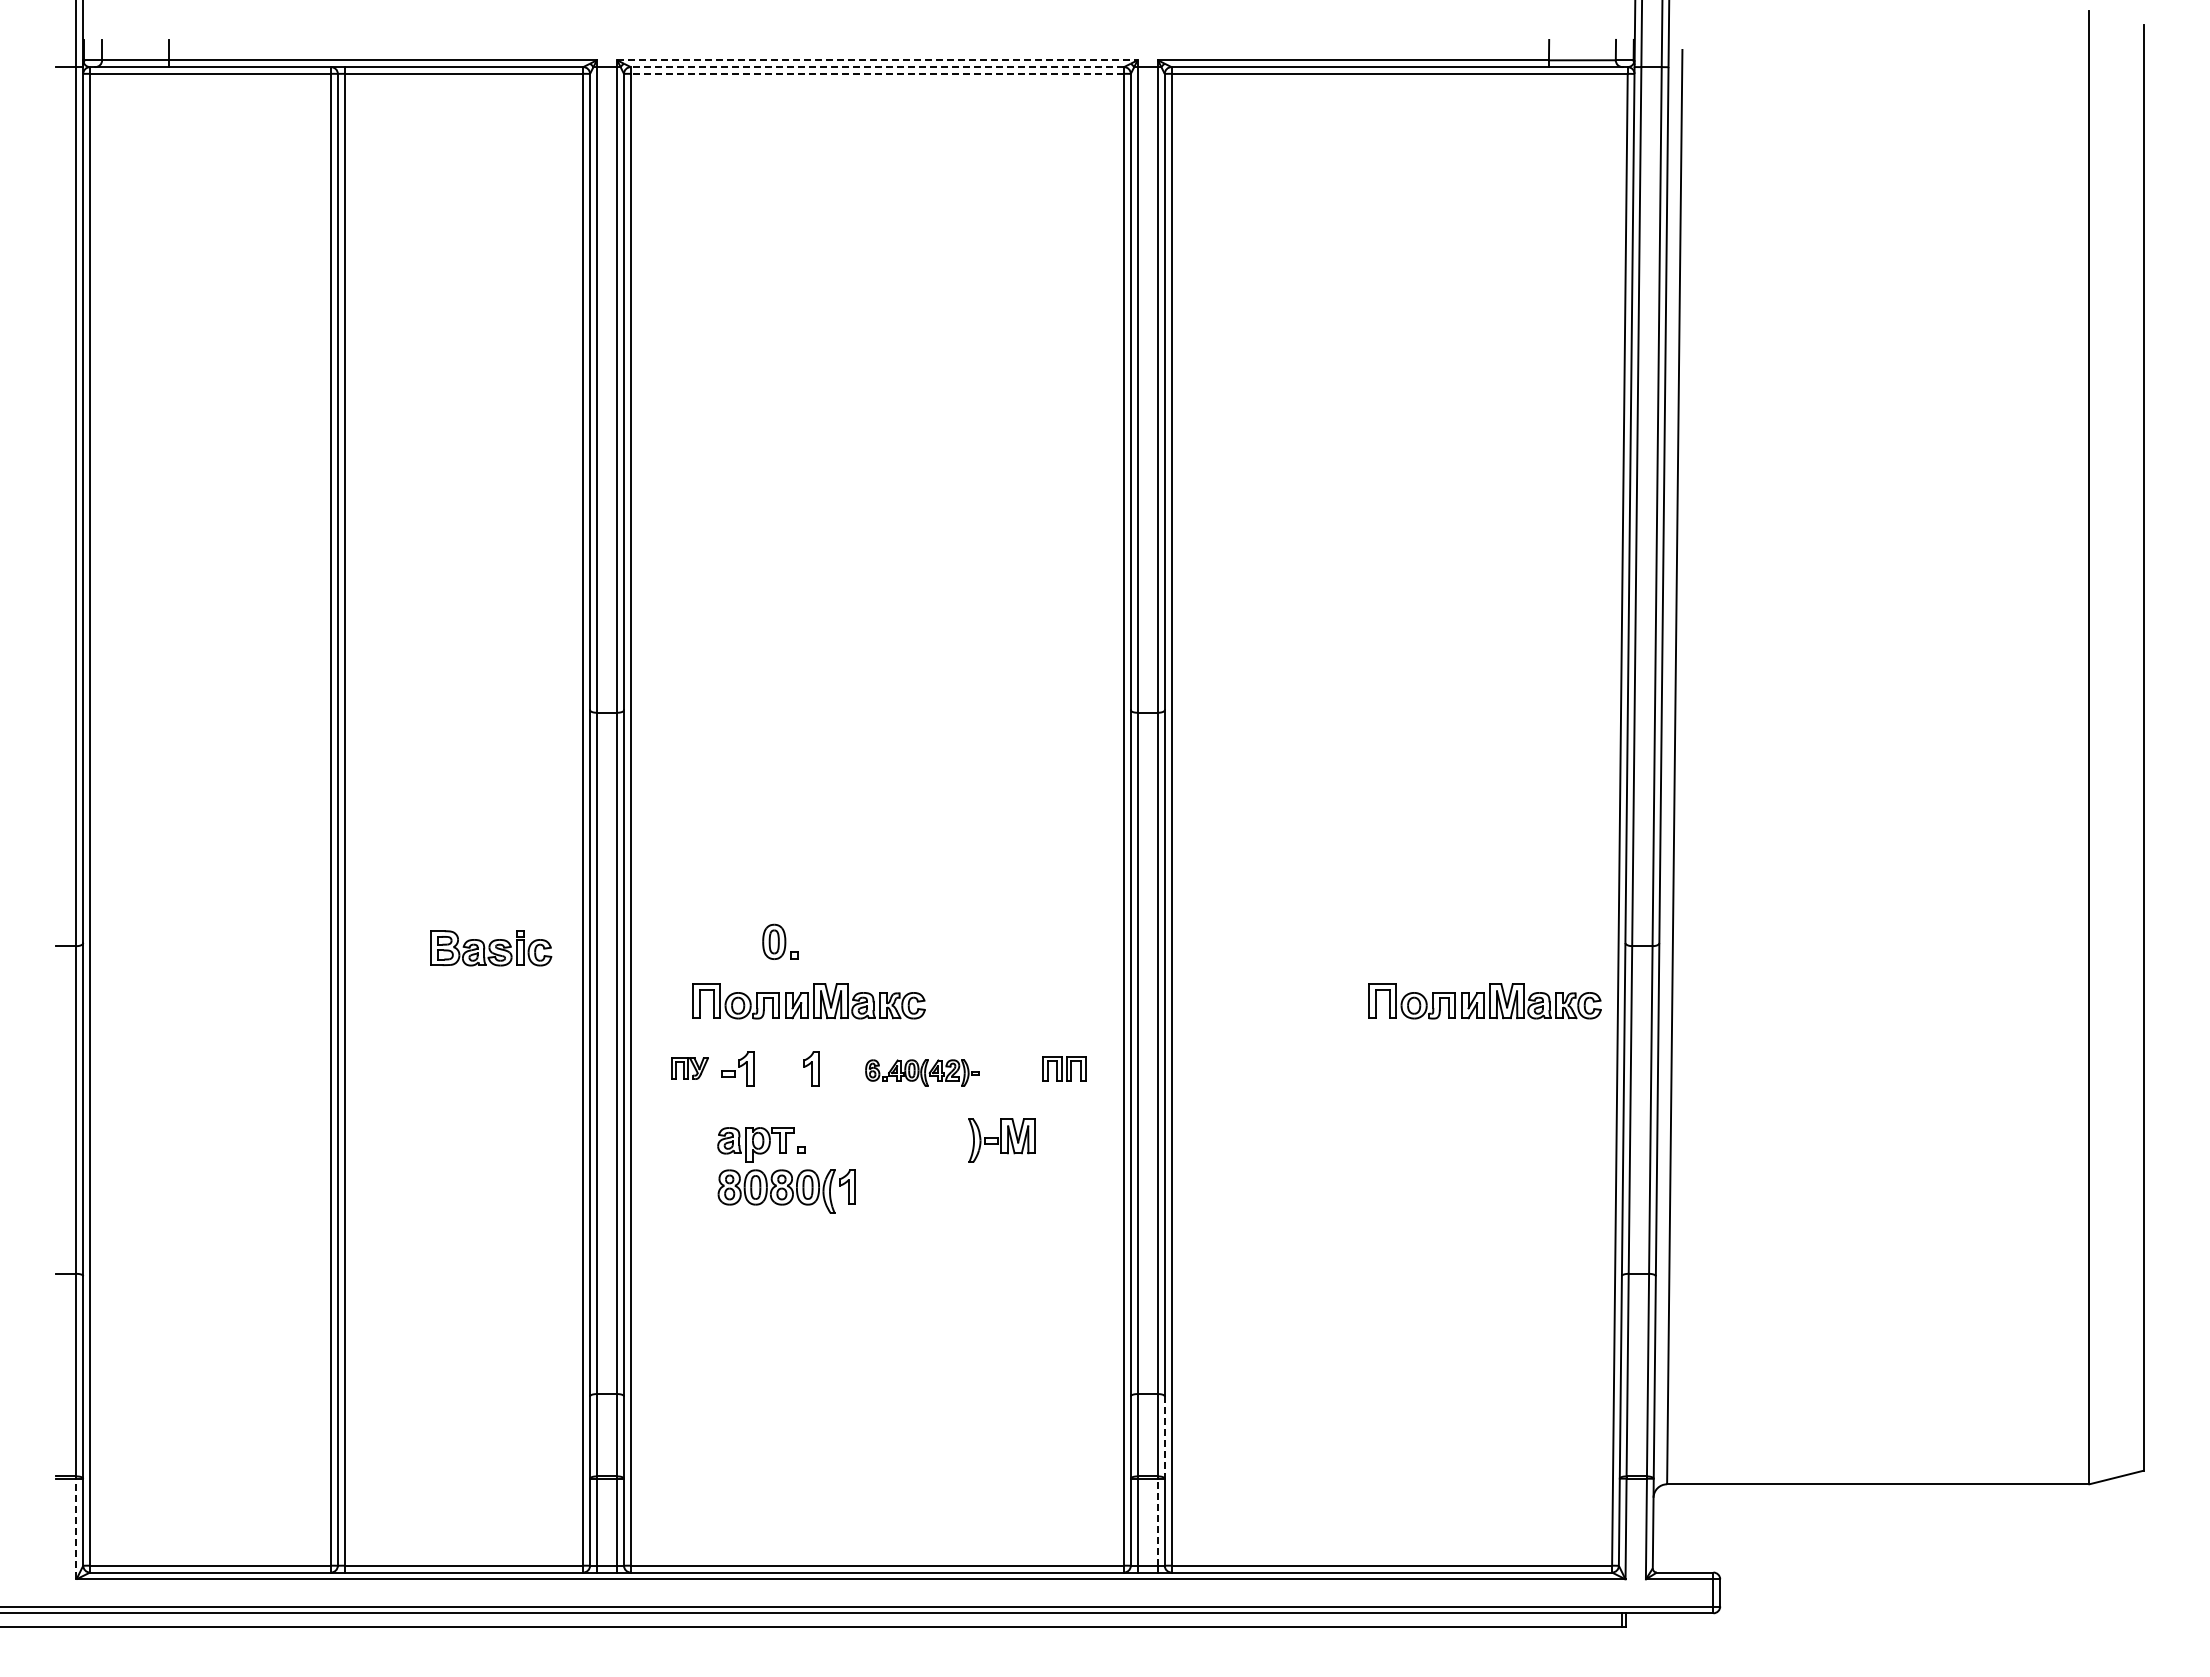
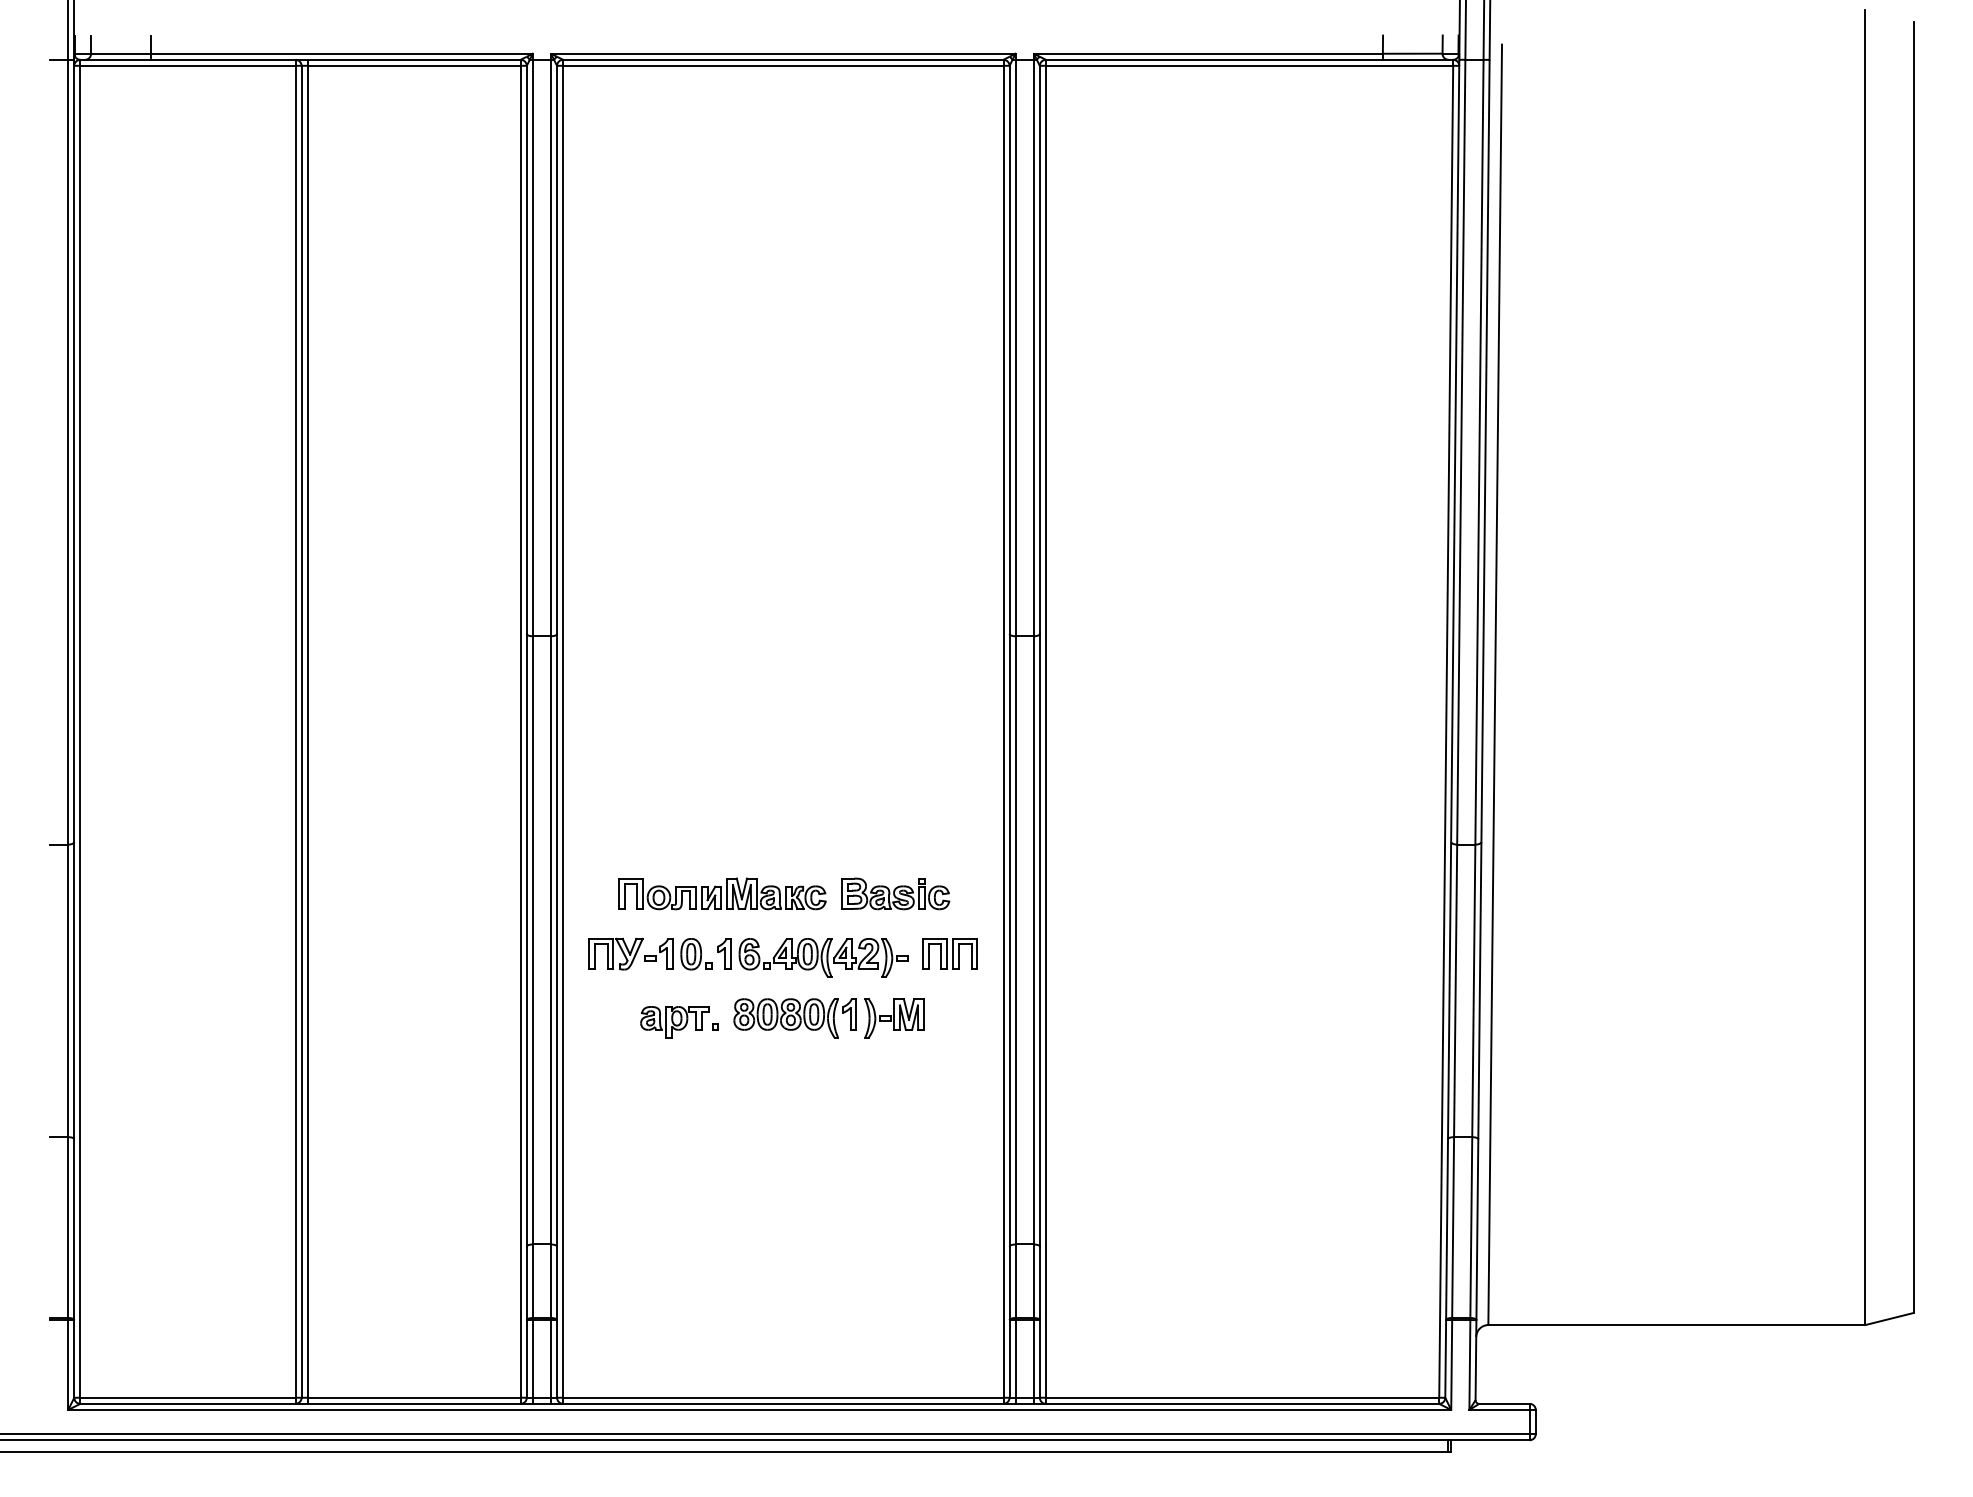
line: (877, 60) -> (783, 53), dashed -> solid
line: (877, 67) -> (783, 60), dashed -> solid
line: (877, 73) -> (783, 65), dashed -> solid
part: (780, 941) -> (696, 953), moved
part: (491, 948) -> (895, 894), moved
part: (1484, 1001) -> (1325, 894), removed
part: (689, 1068) -> (615, 953), size x1.67
part: (1064, 1068) -> (950, 953), size x1.43
part: (922, 1072) -> (823, 957), size x1.67
part: (786, 1191) -> (794, 1018), moved
line: (1164, 1438) -> (1039, 1284), dashed -> solid
line: (1157, 1522) -> (1033, 1359), dashed -> solid
line: (76, 1528) -> (68, 1364), dashed -> solid

